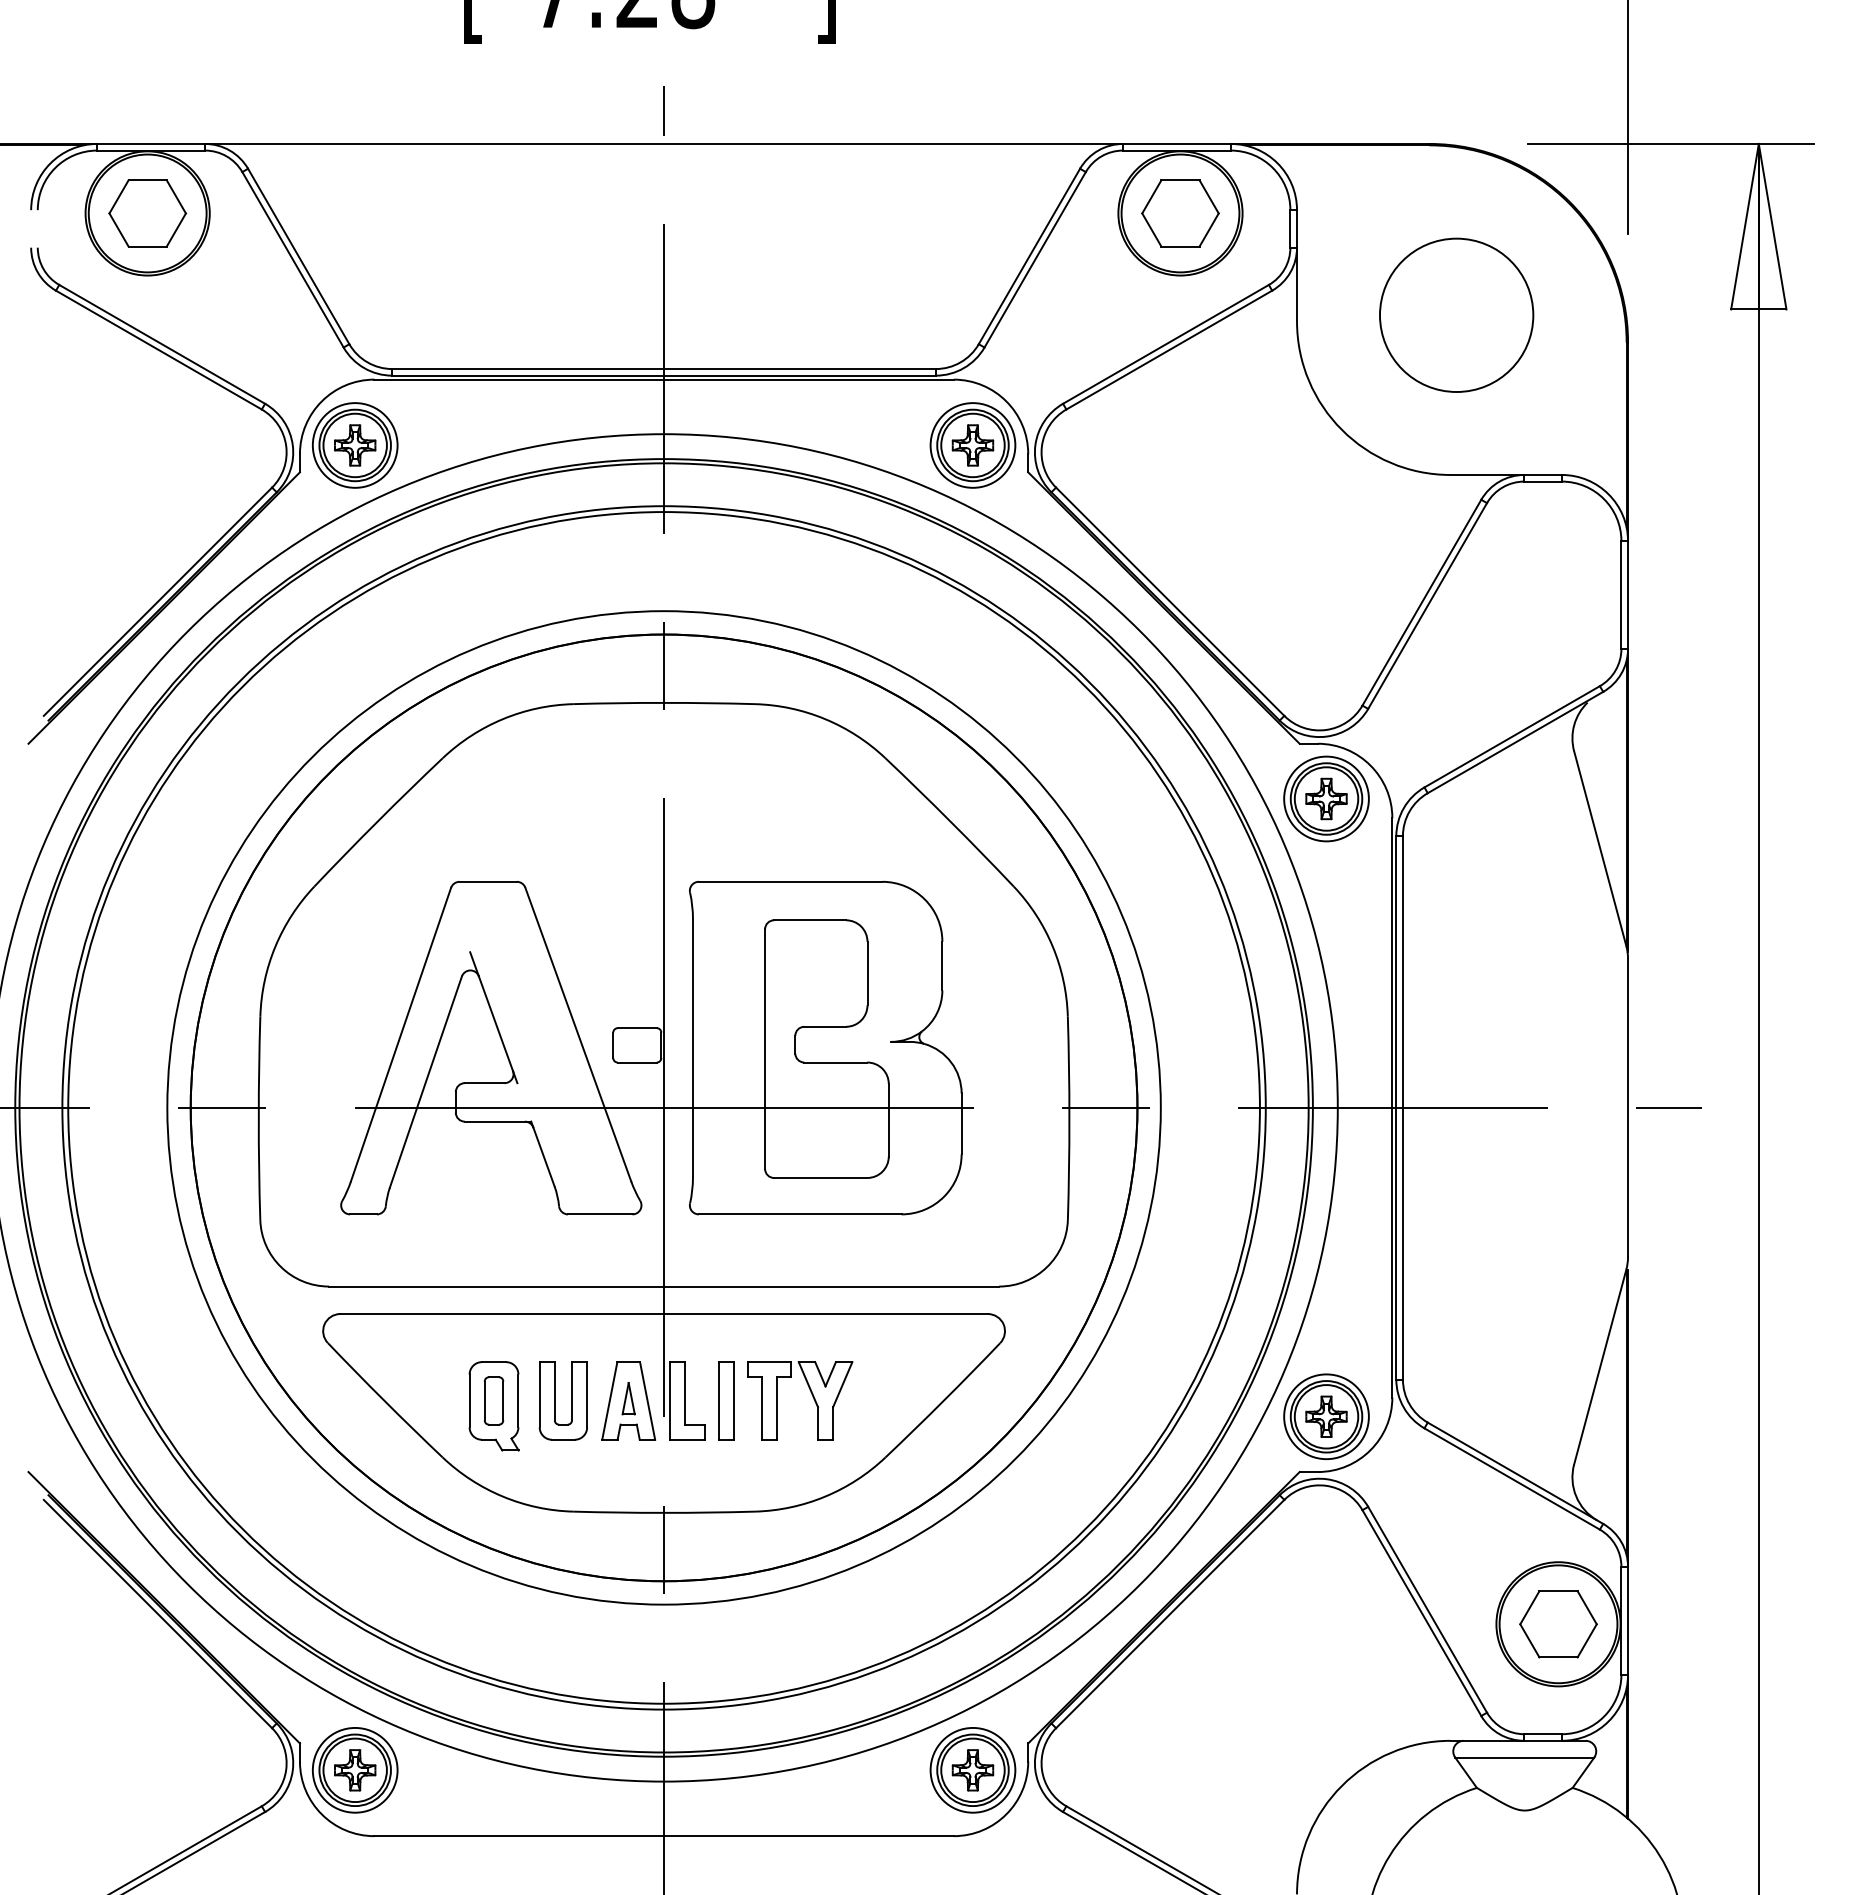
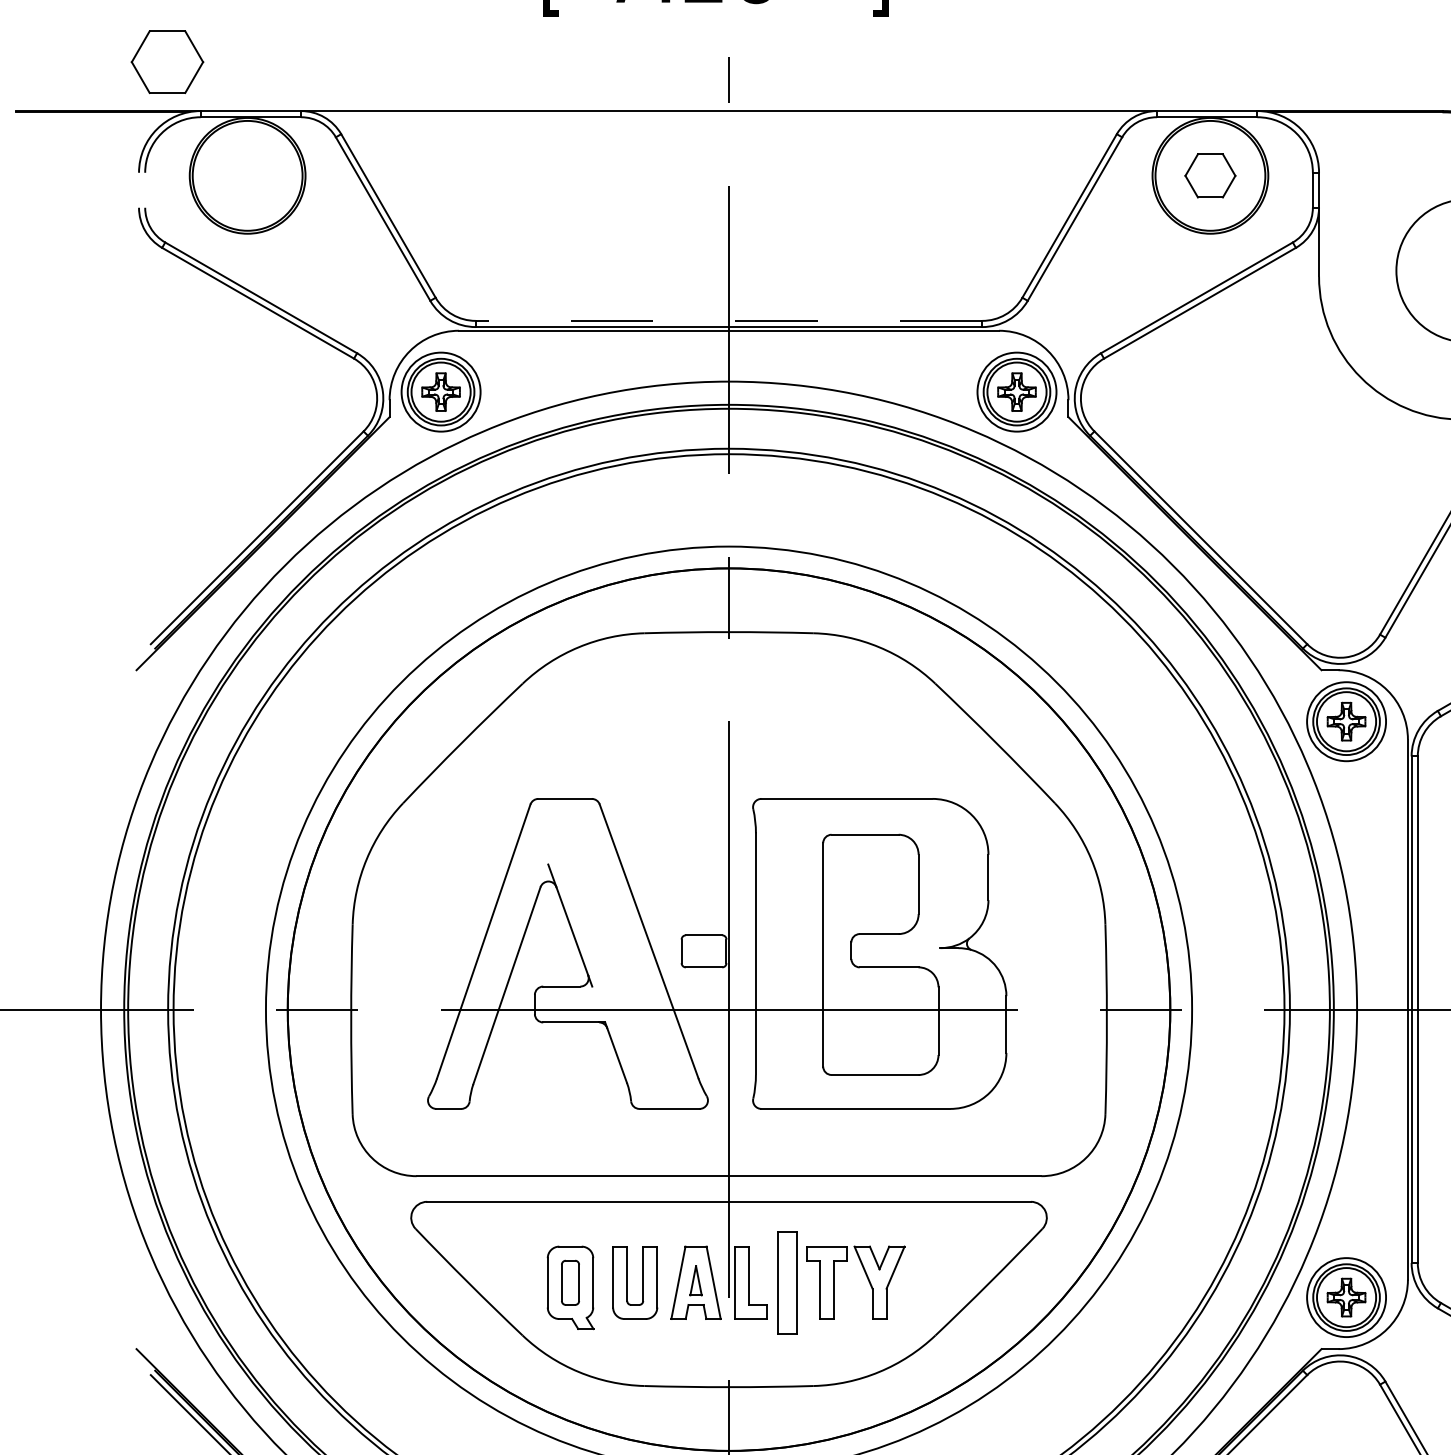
part: (147, 213) -> (167, 62), moved
part: (1180, 213) -> (1210, 175), size x0.7
line: (664, 369) -> (729, 321), solid -> dashed
part: (726, 1400) -> (787, 1282), size x1.4

